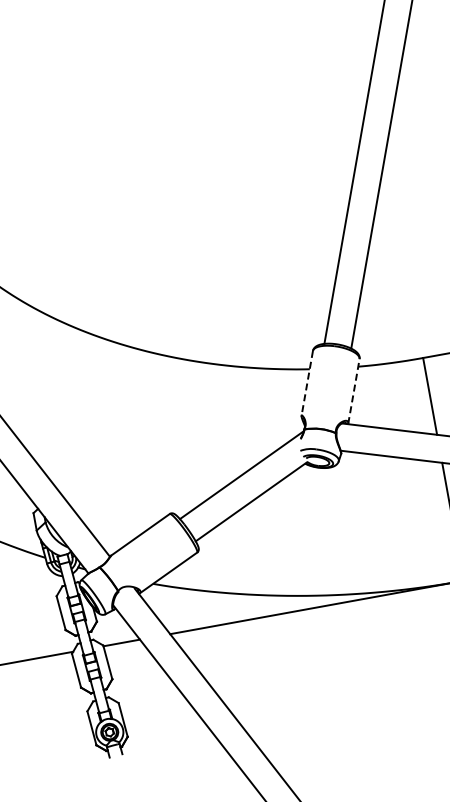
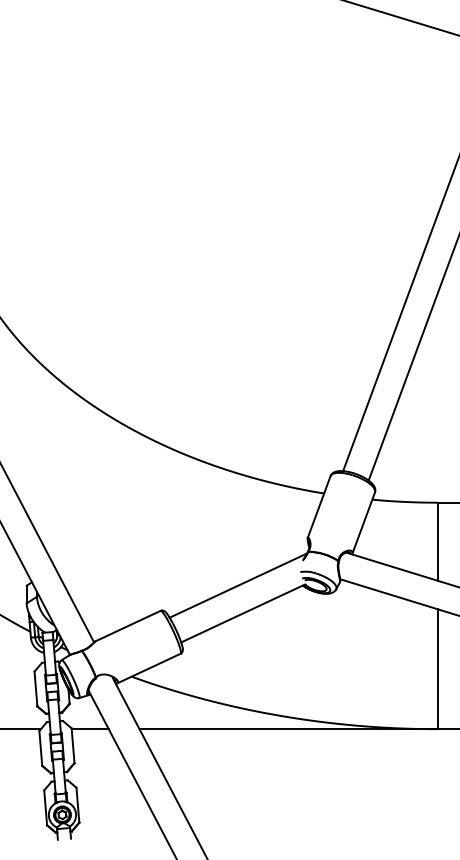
line: (307, 382) -> (319, 506), dashed -> solid
line: (353, 391) -> (363, 523), dashed -> solid

